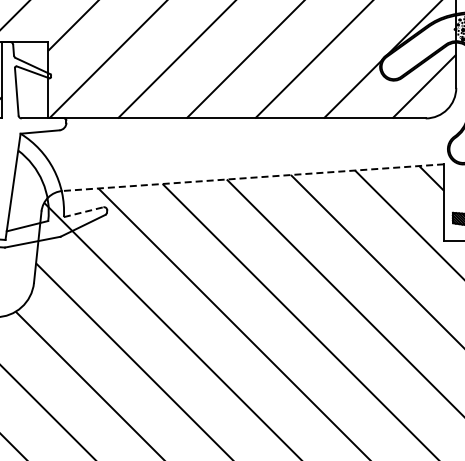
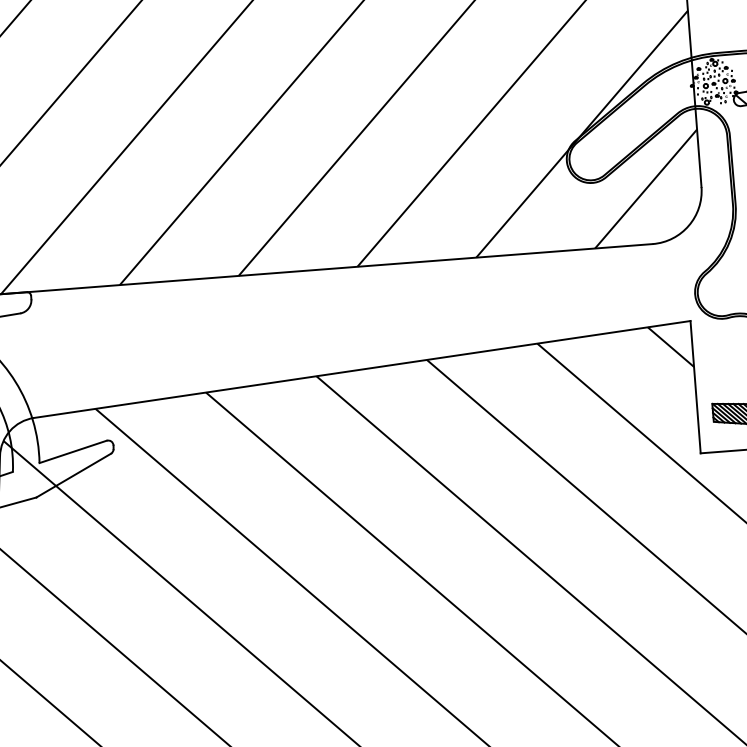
line: (252, 177) -> (360, 369), dashed -> solid
line: (84, 212) -> (74, 452), dashed -> solid

